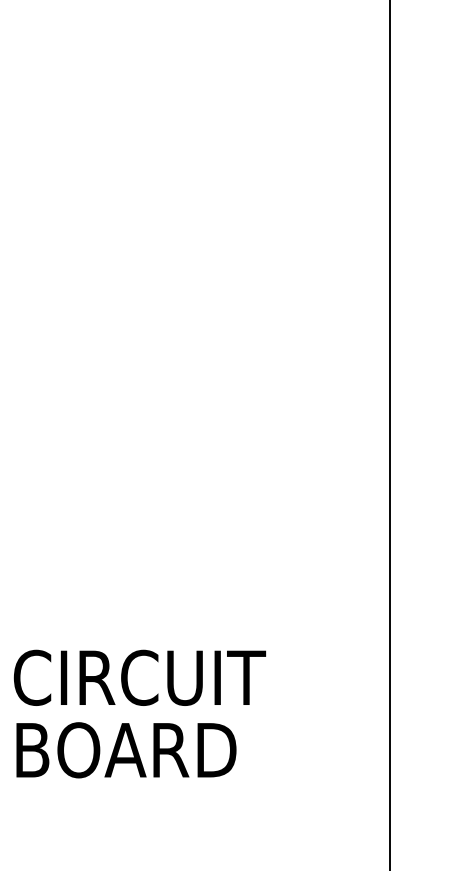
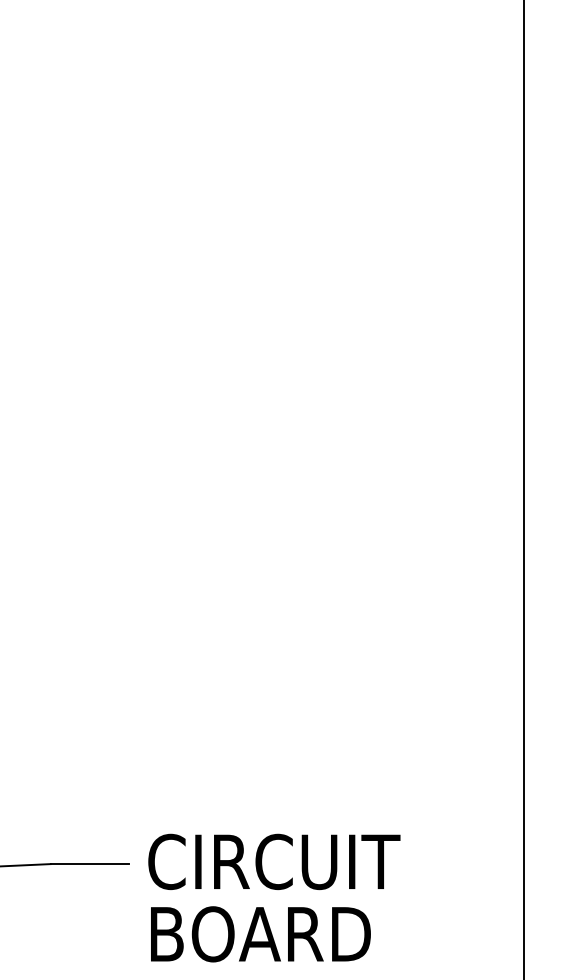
text: (140, 713) -> (274, 897), moved

